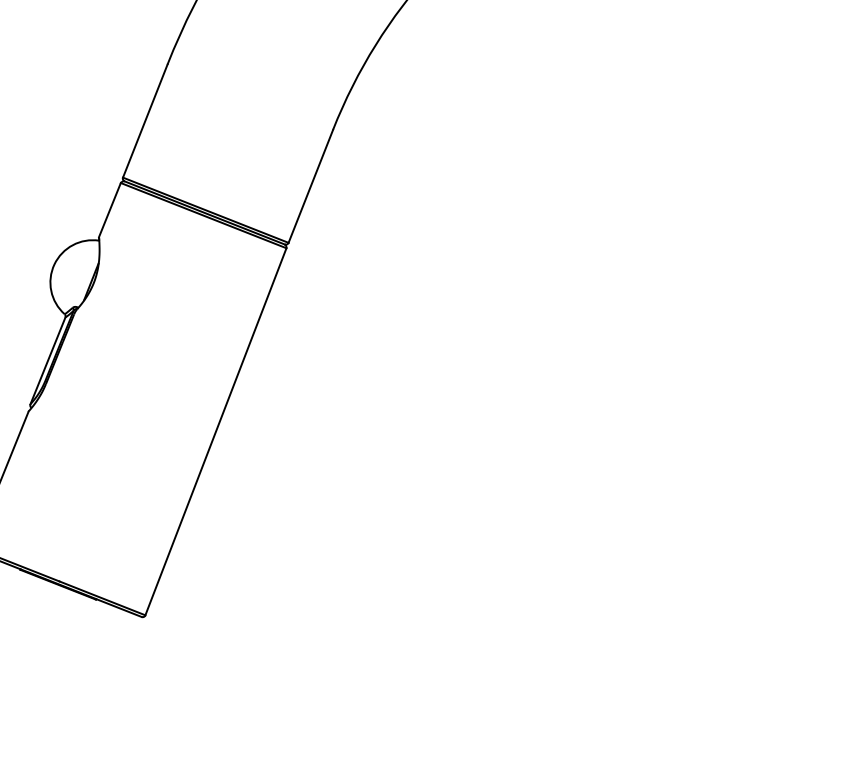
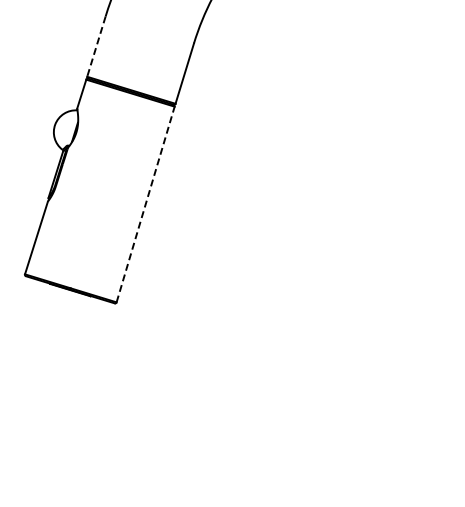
line: (145, 122) -> (96, 47), solid -> dashed
line: (215, 431) -> (145, 204), solid -> dashed

